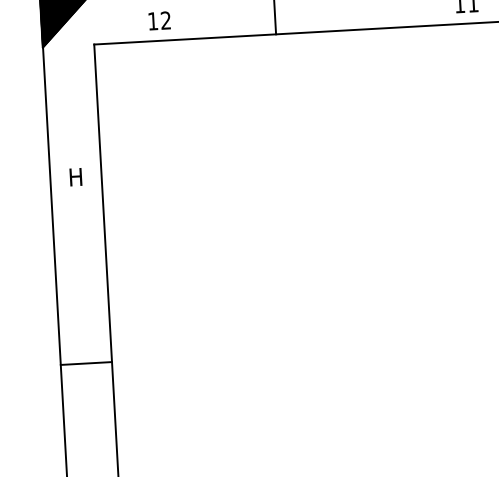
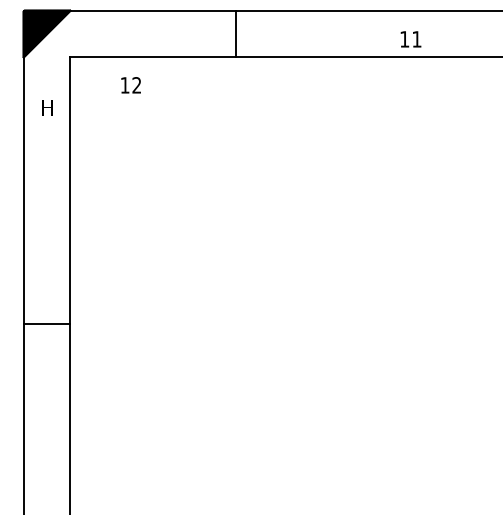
text: (159, 21) -> (130, 85), moved
text: (76, 176) -> (47, 107), moved
line: (85, 363) -> (46, 323), moved

